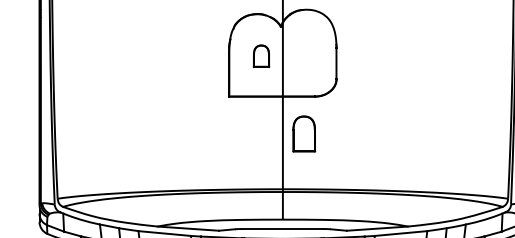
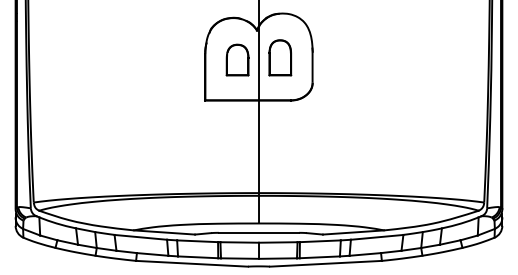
part: (261, 55) -> (237, 59), size x1.43
part: (304, 133) -> (280, 57), moved

